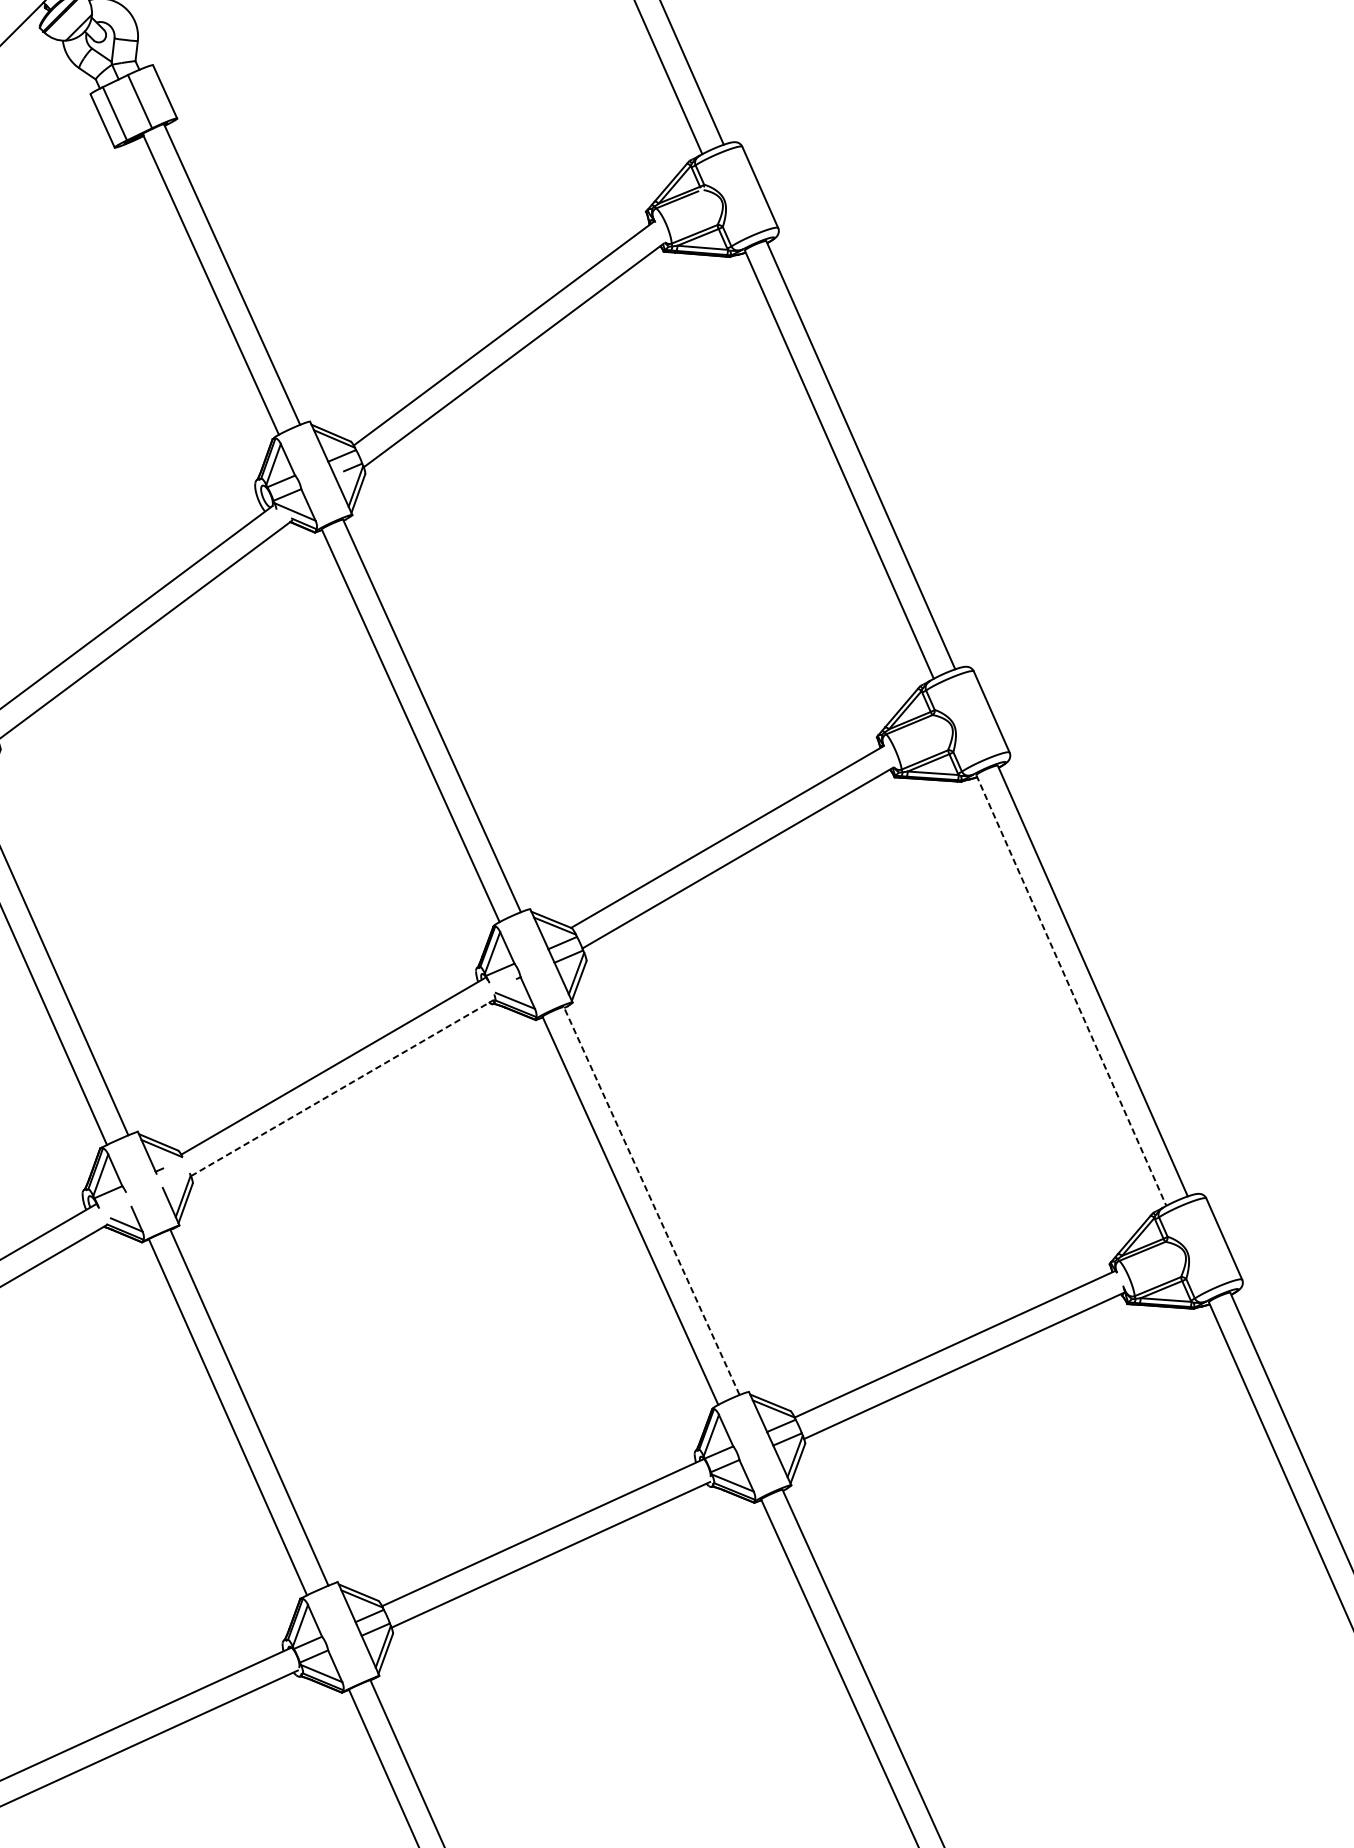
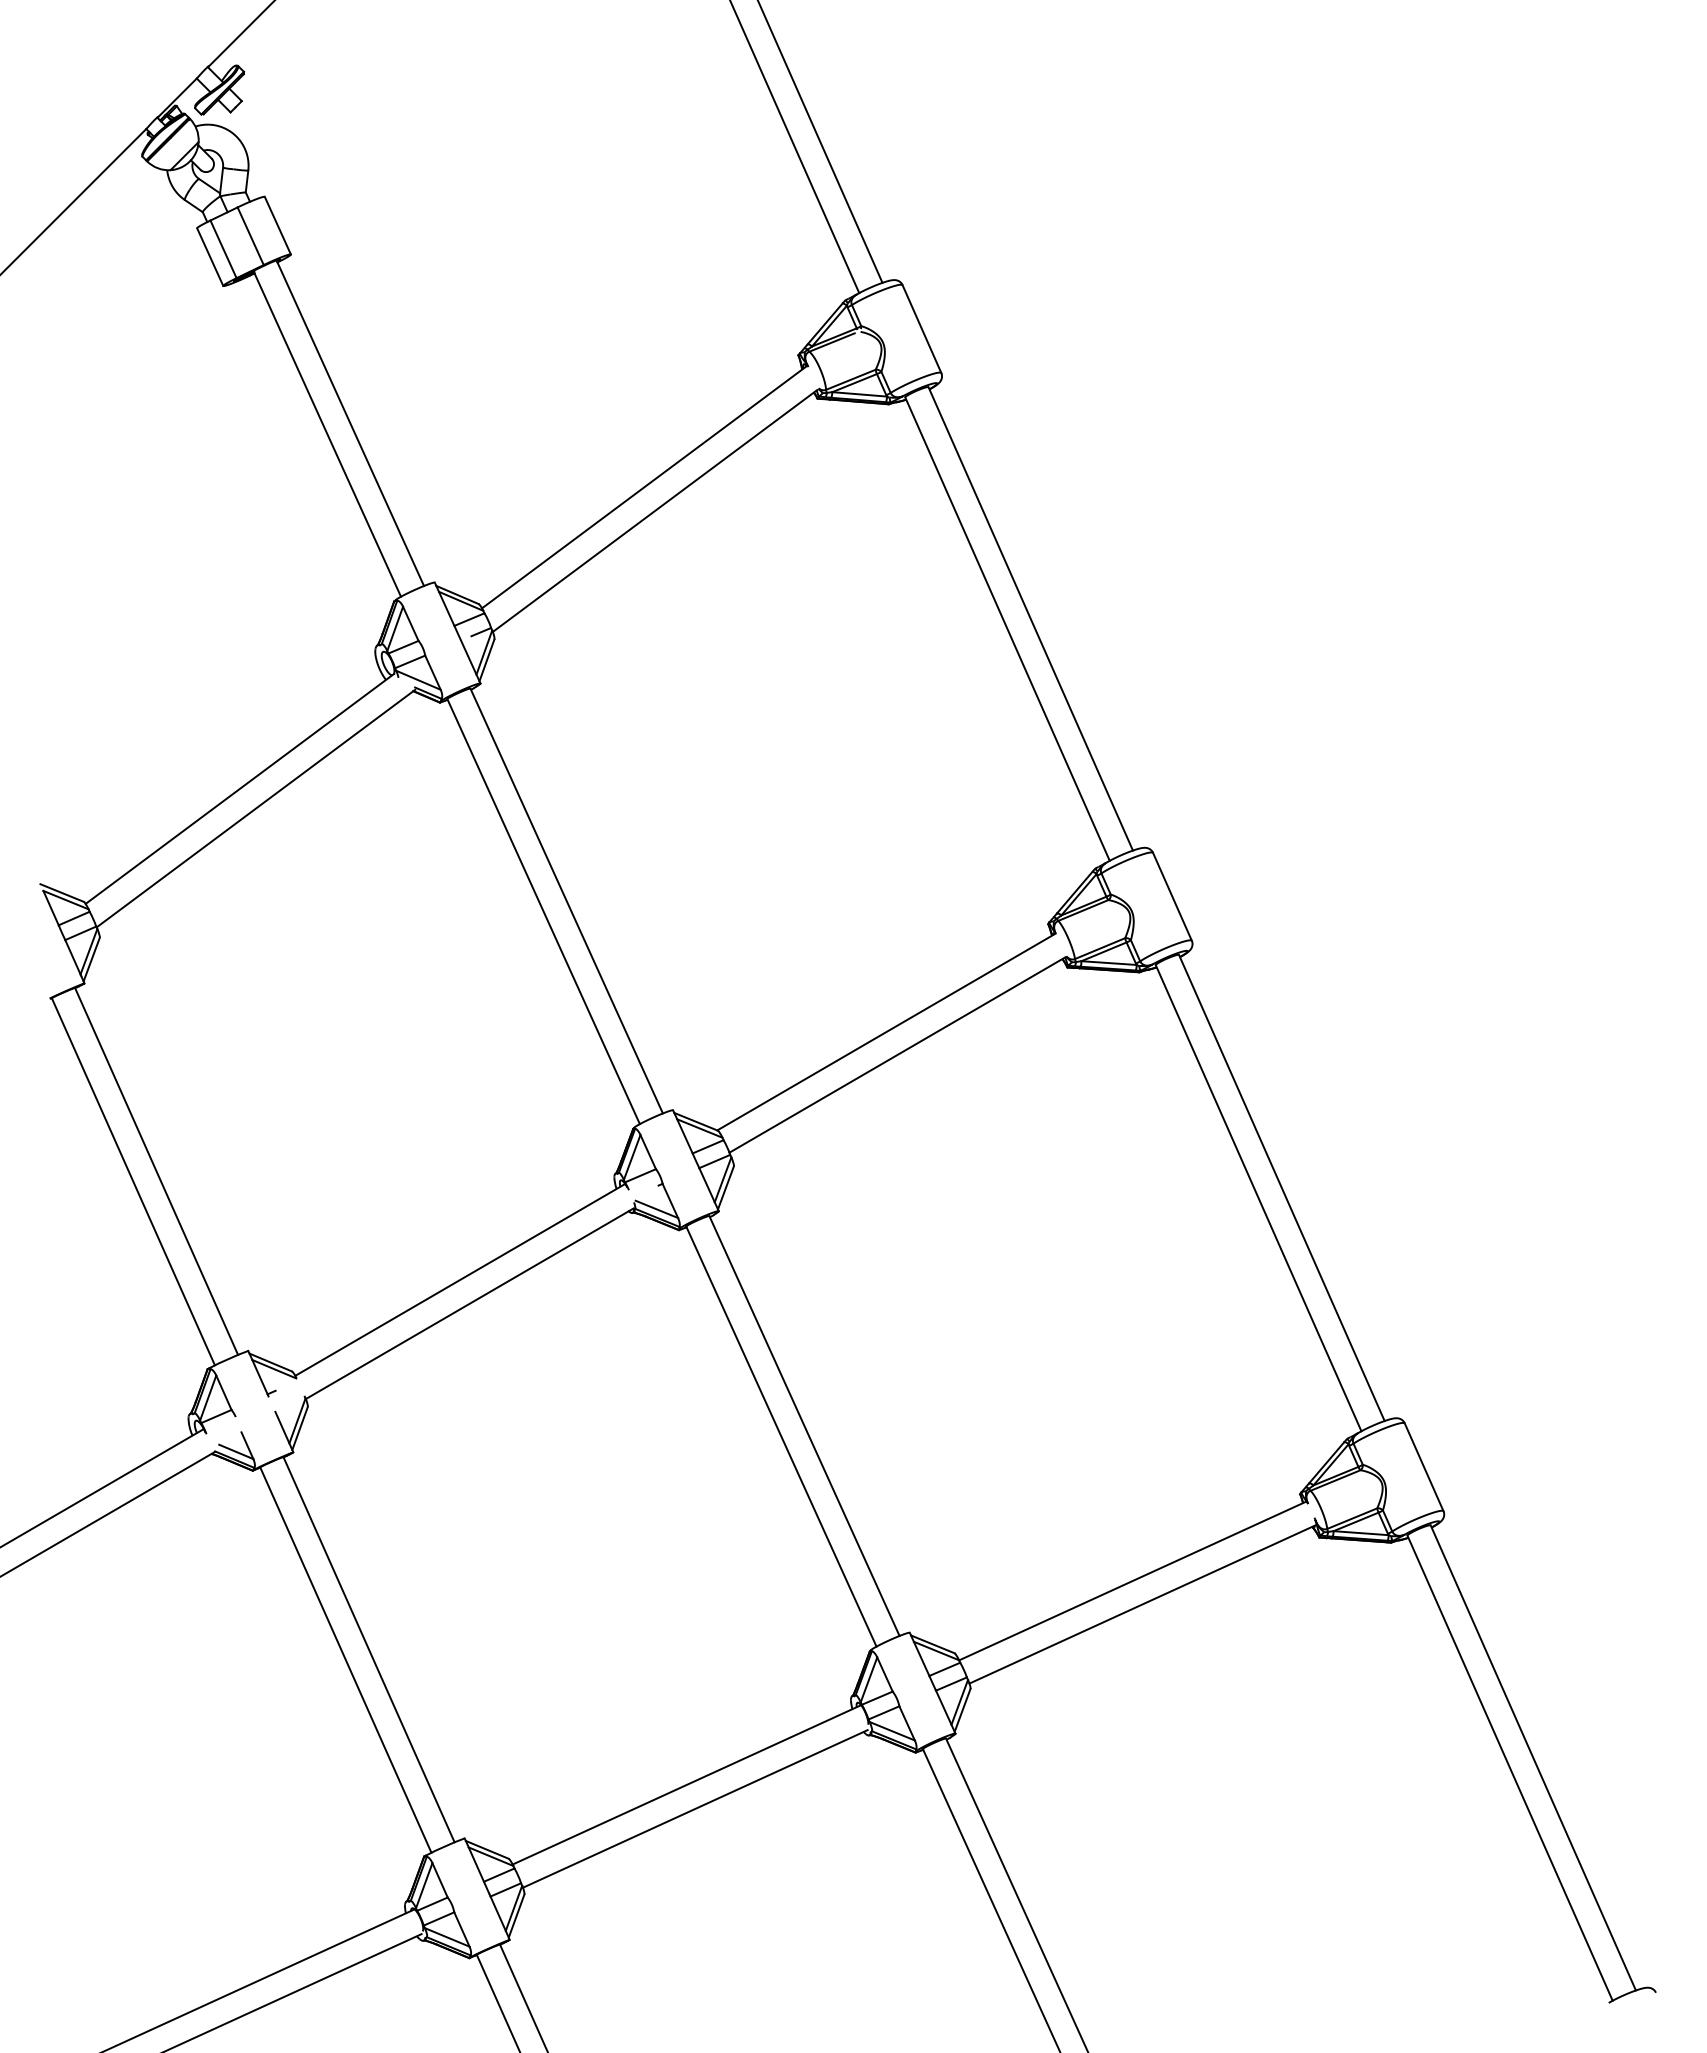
line: (1071, 990) -> (1258, 1198), dashed -> solid
line: (342, 1087) -> (469, 1303), dashed -> solid
line: (651, 1200) -> (804, 1425), dashed -> solid

